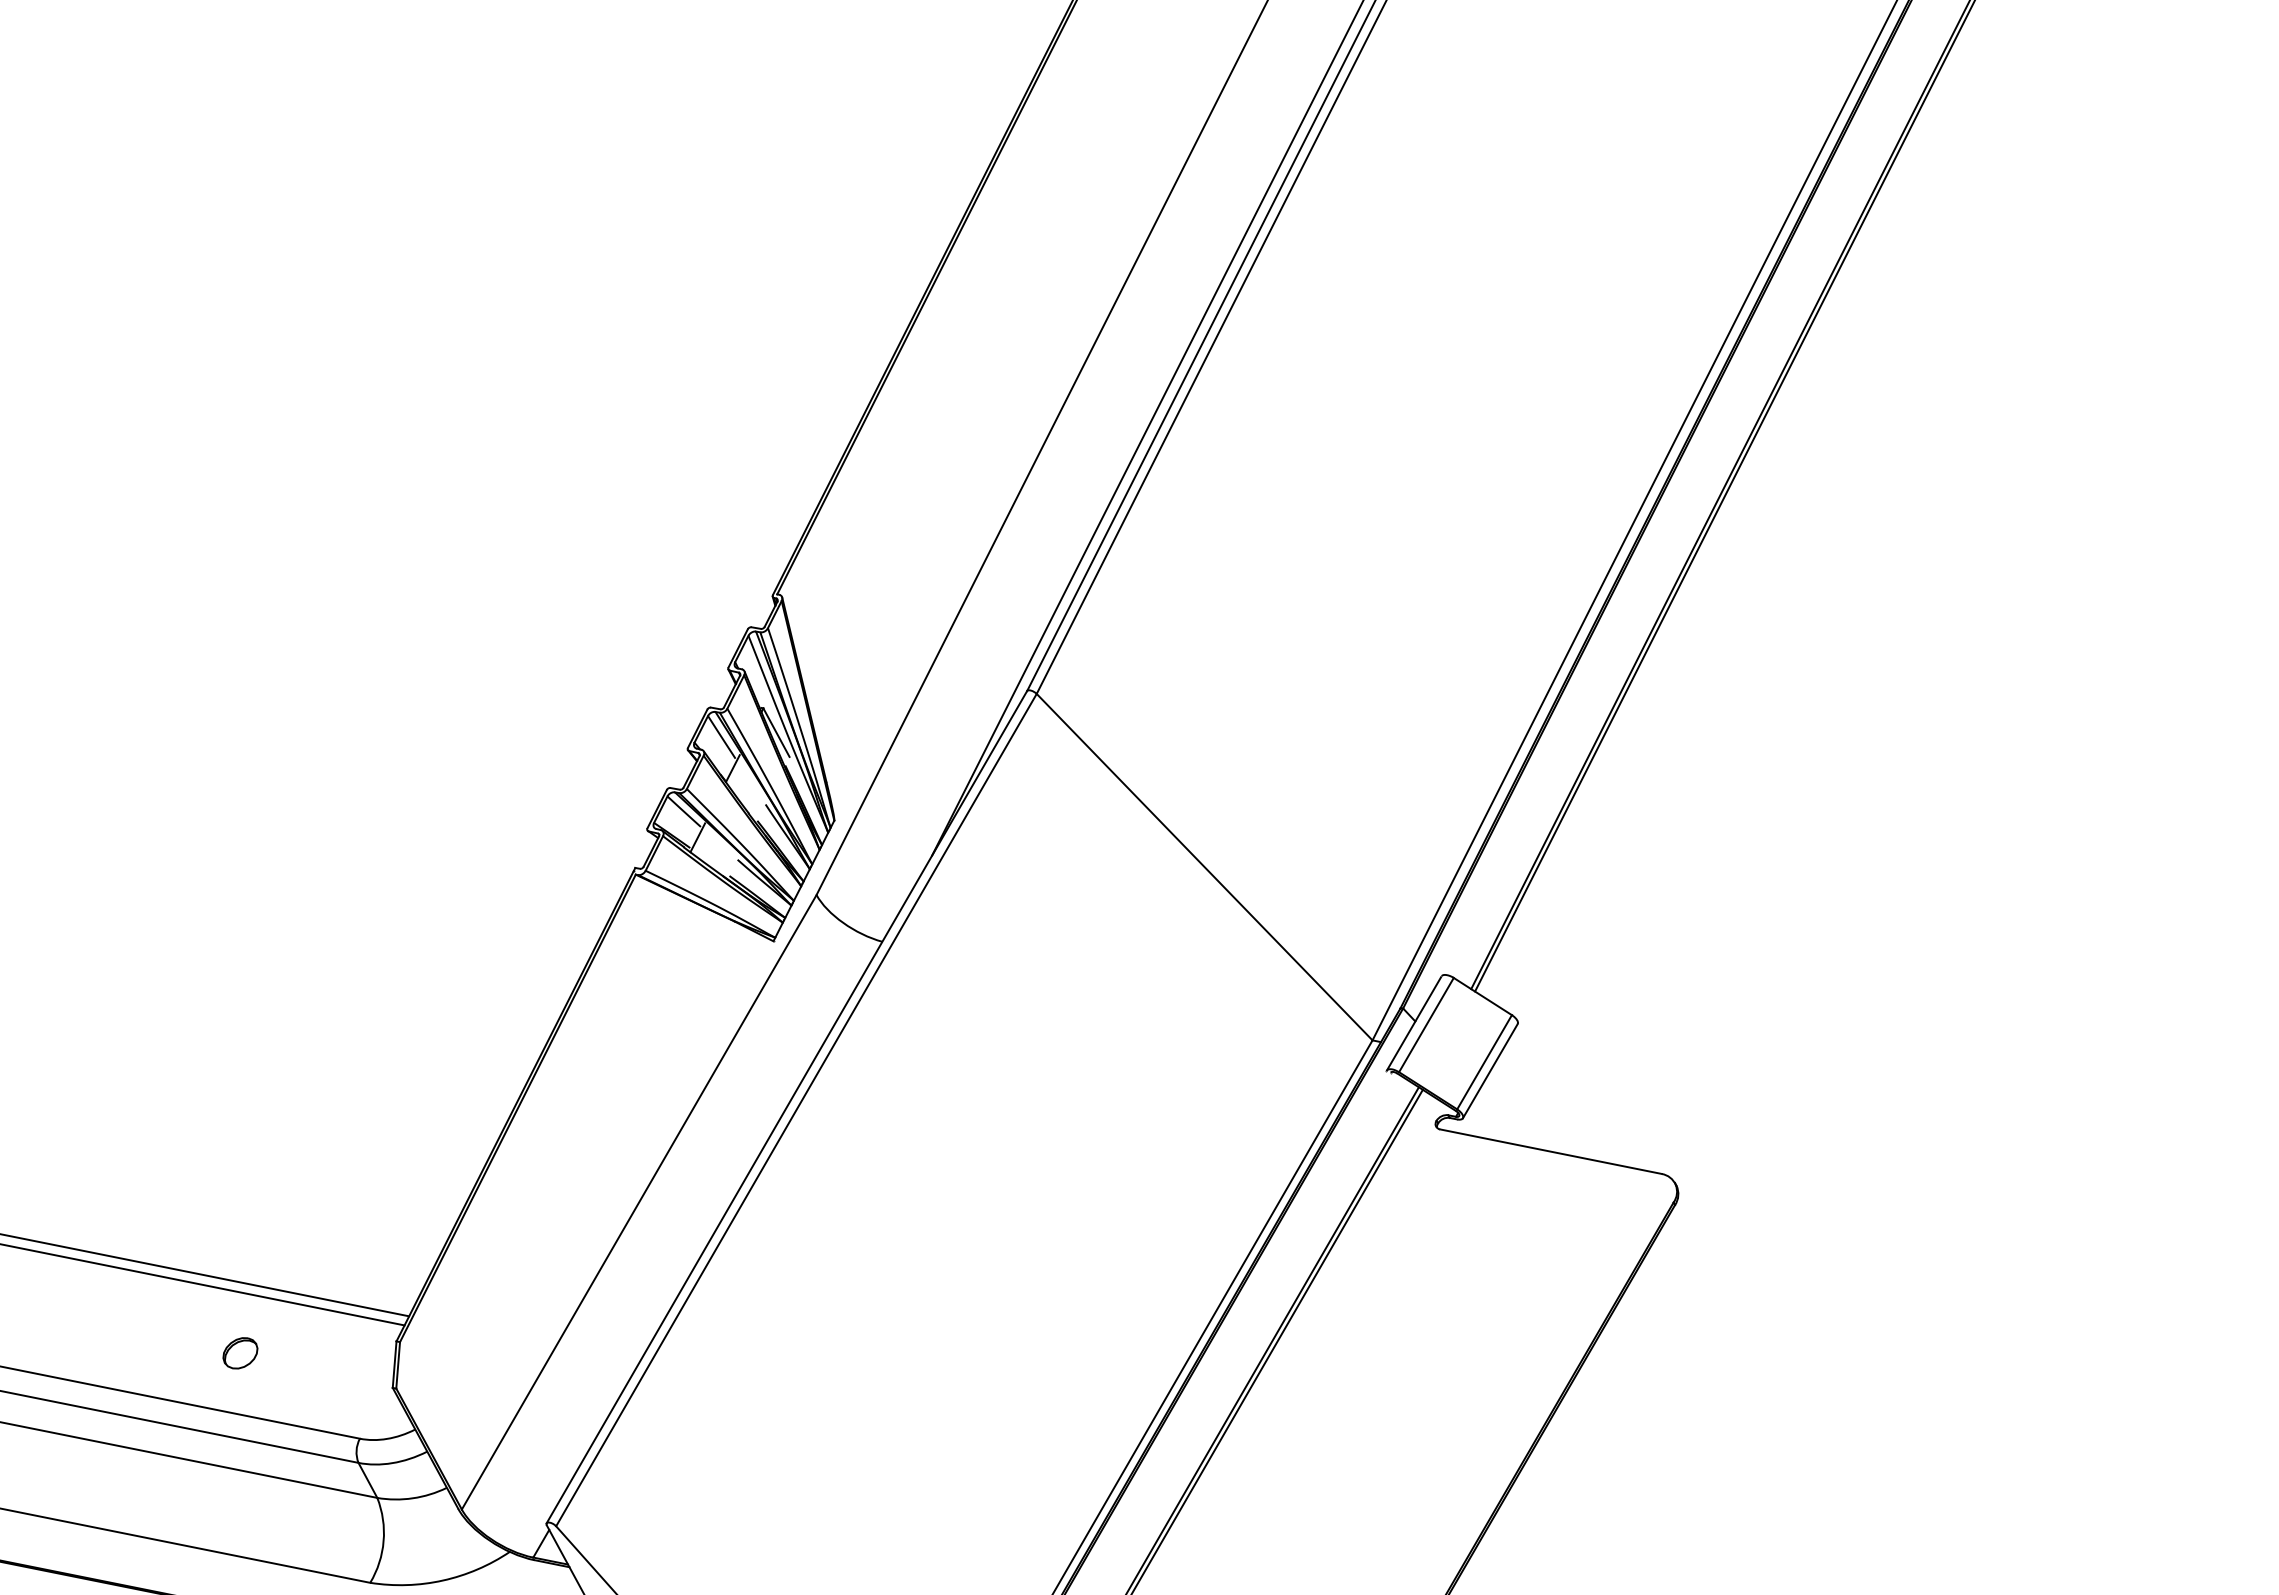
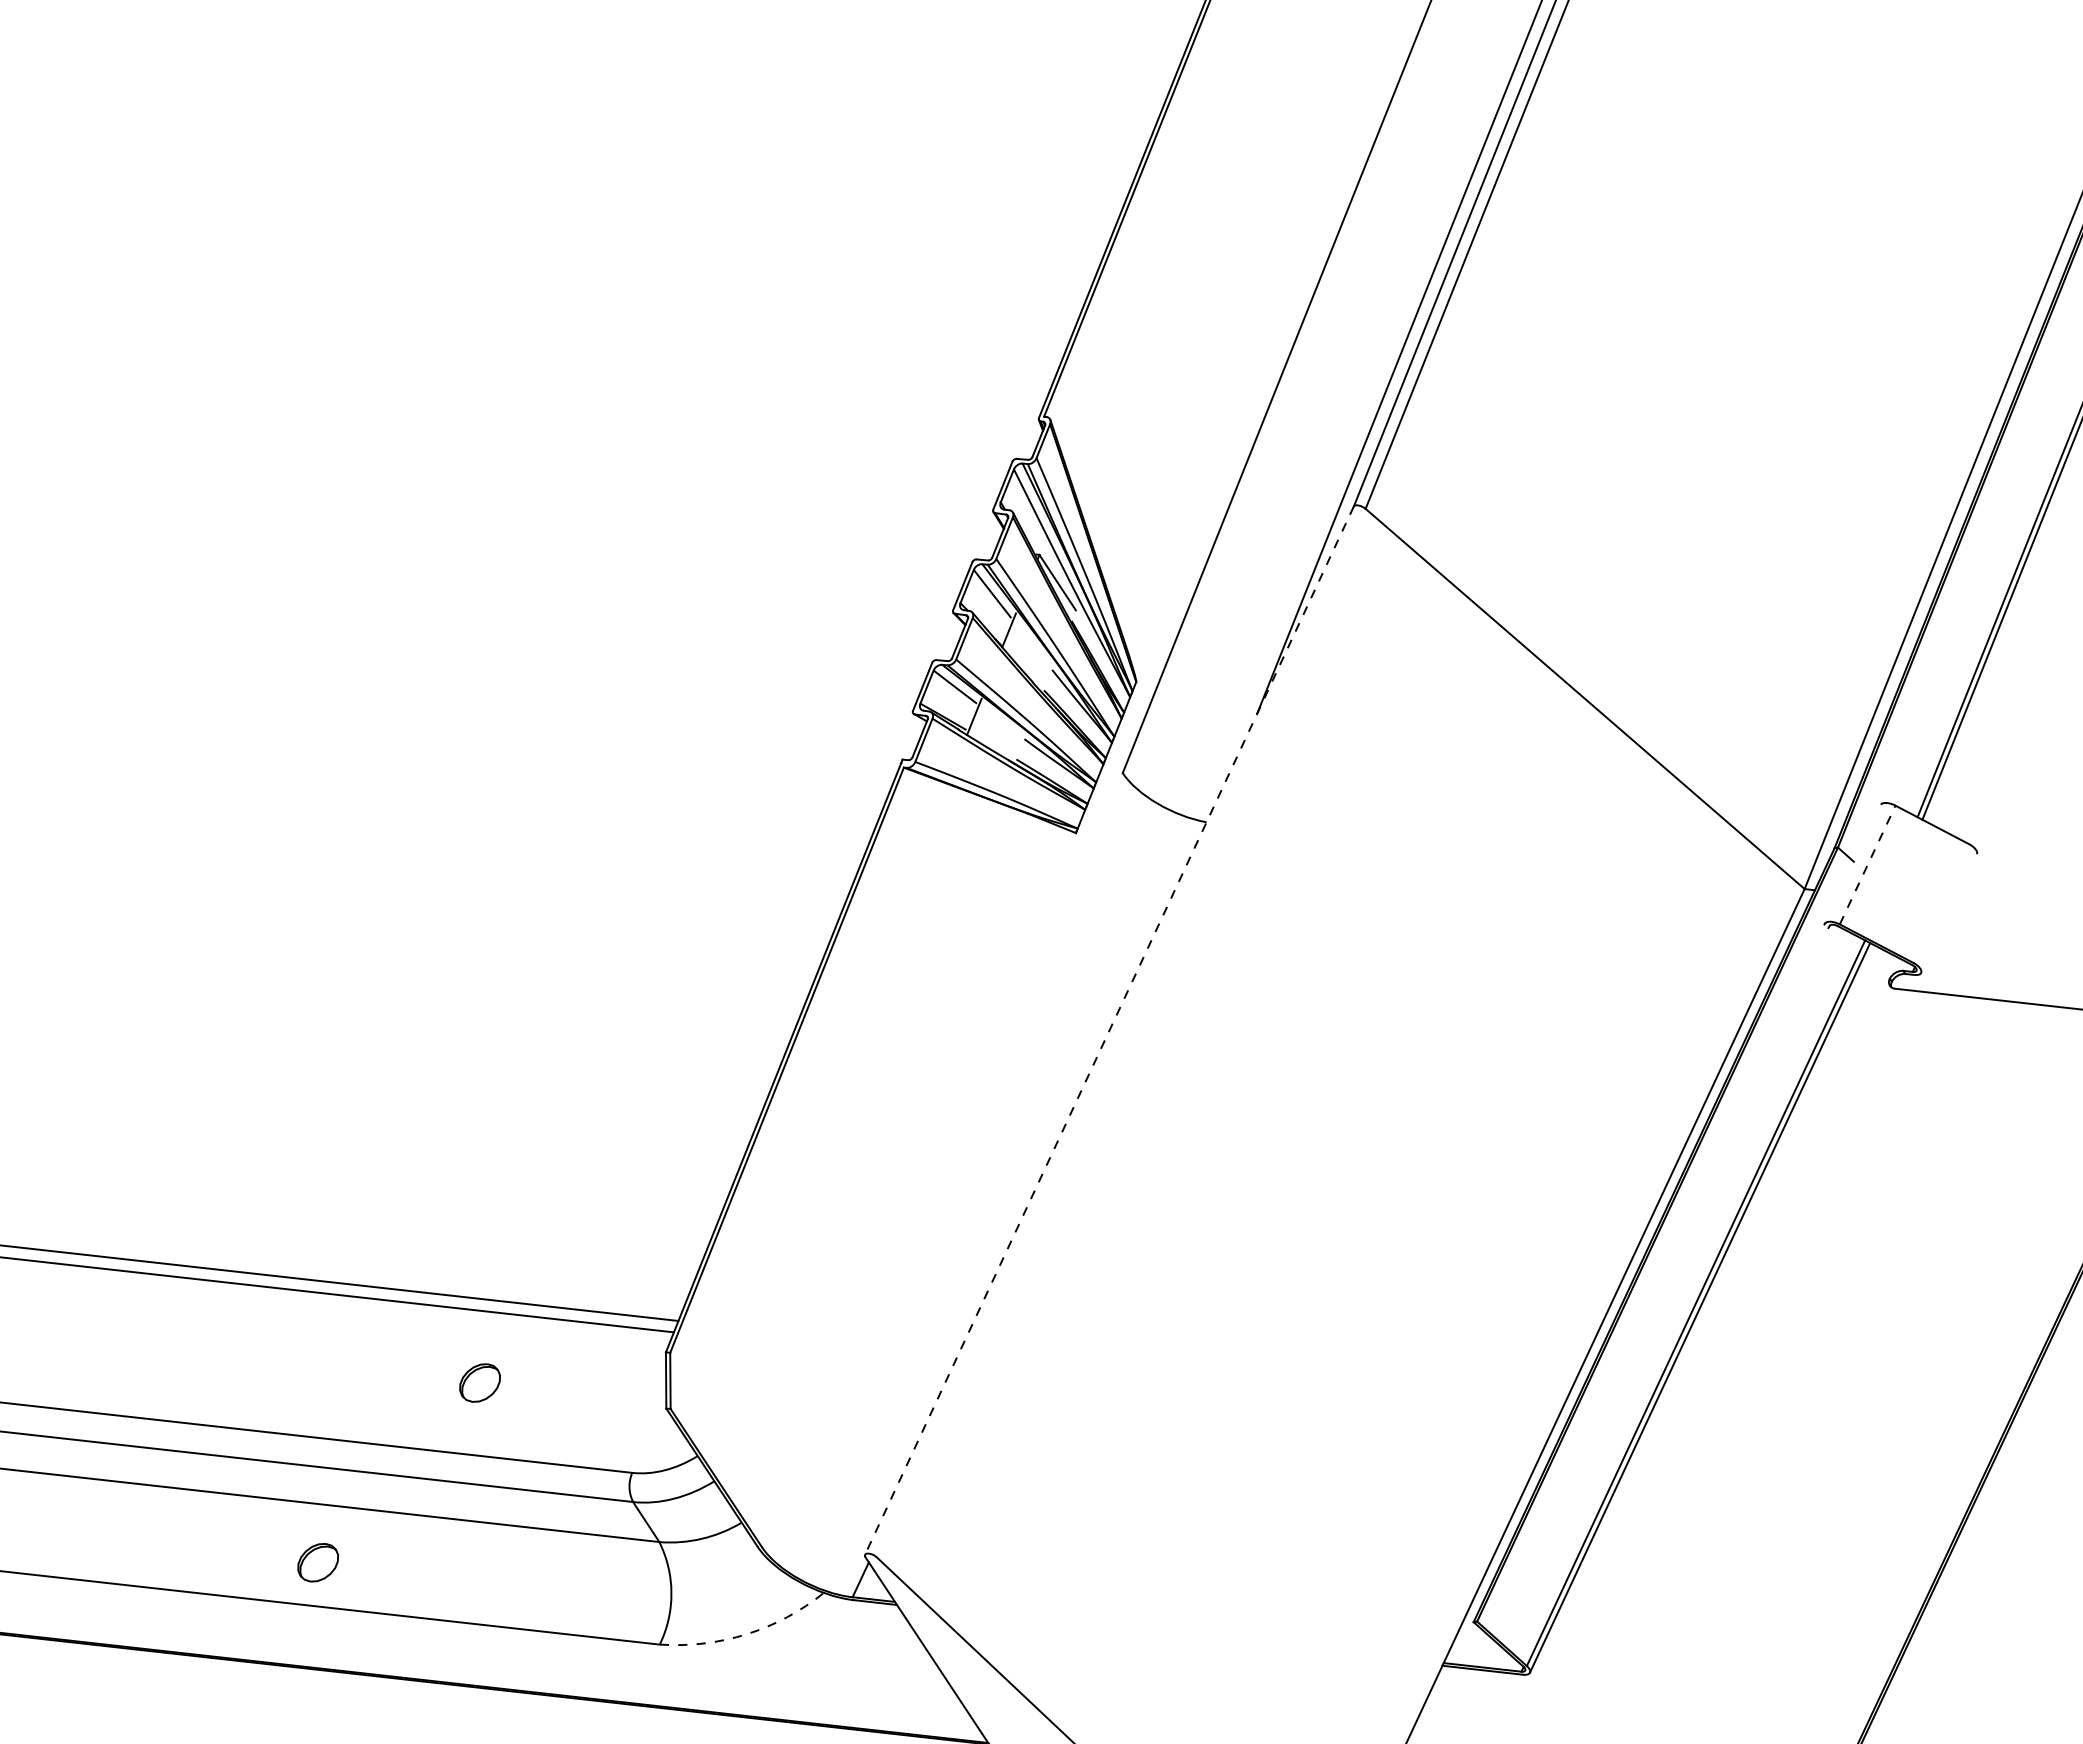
line: (1414, 1023) -> (1853, 864), removed
line: (1426, 1024) -> (1867, 864), solid -> dashed
line: (1484, 1062) -> (1941, 903), removed
line: (1489, 1071) -> (1948, 914), removed
line: (786, 1107) -> (1109, 1031), solid -> dashed
line: (796, 1109) -> (1121, 1032), removed
line: (638, 1202) -> (941, 1160), removed
part: (93, 1490) -> (318, 1562), added
arc: (443, 1580) -> (747, 1634), solid -> dashed

